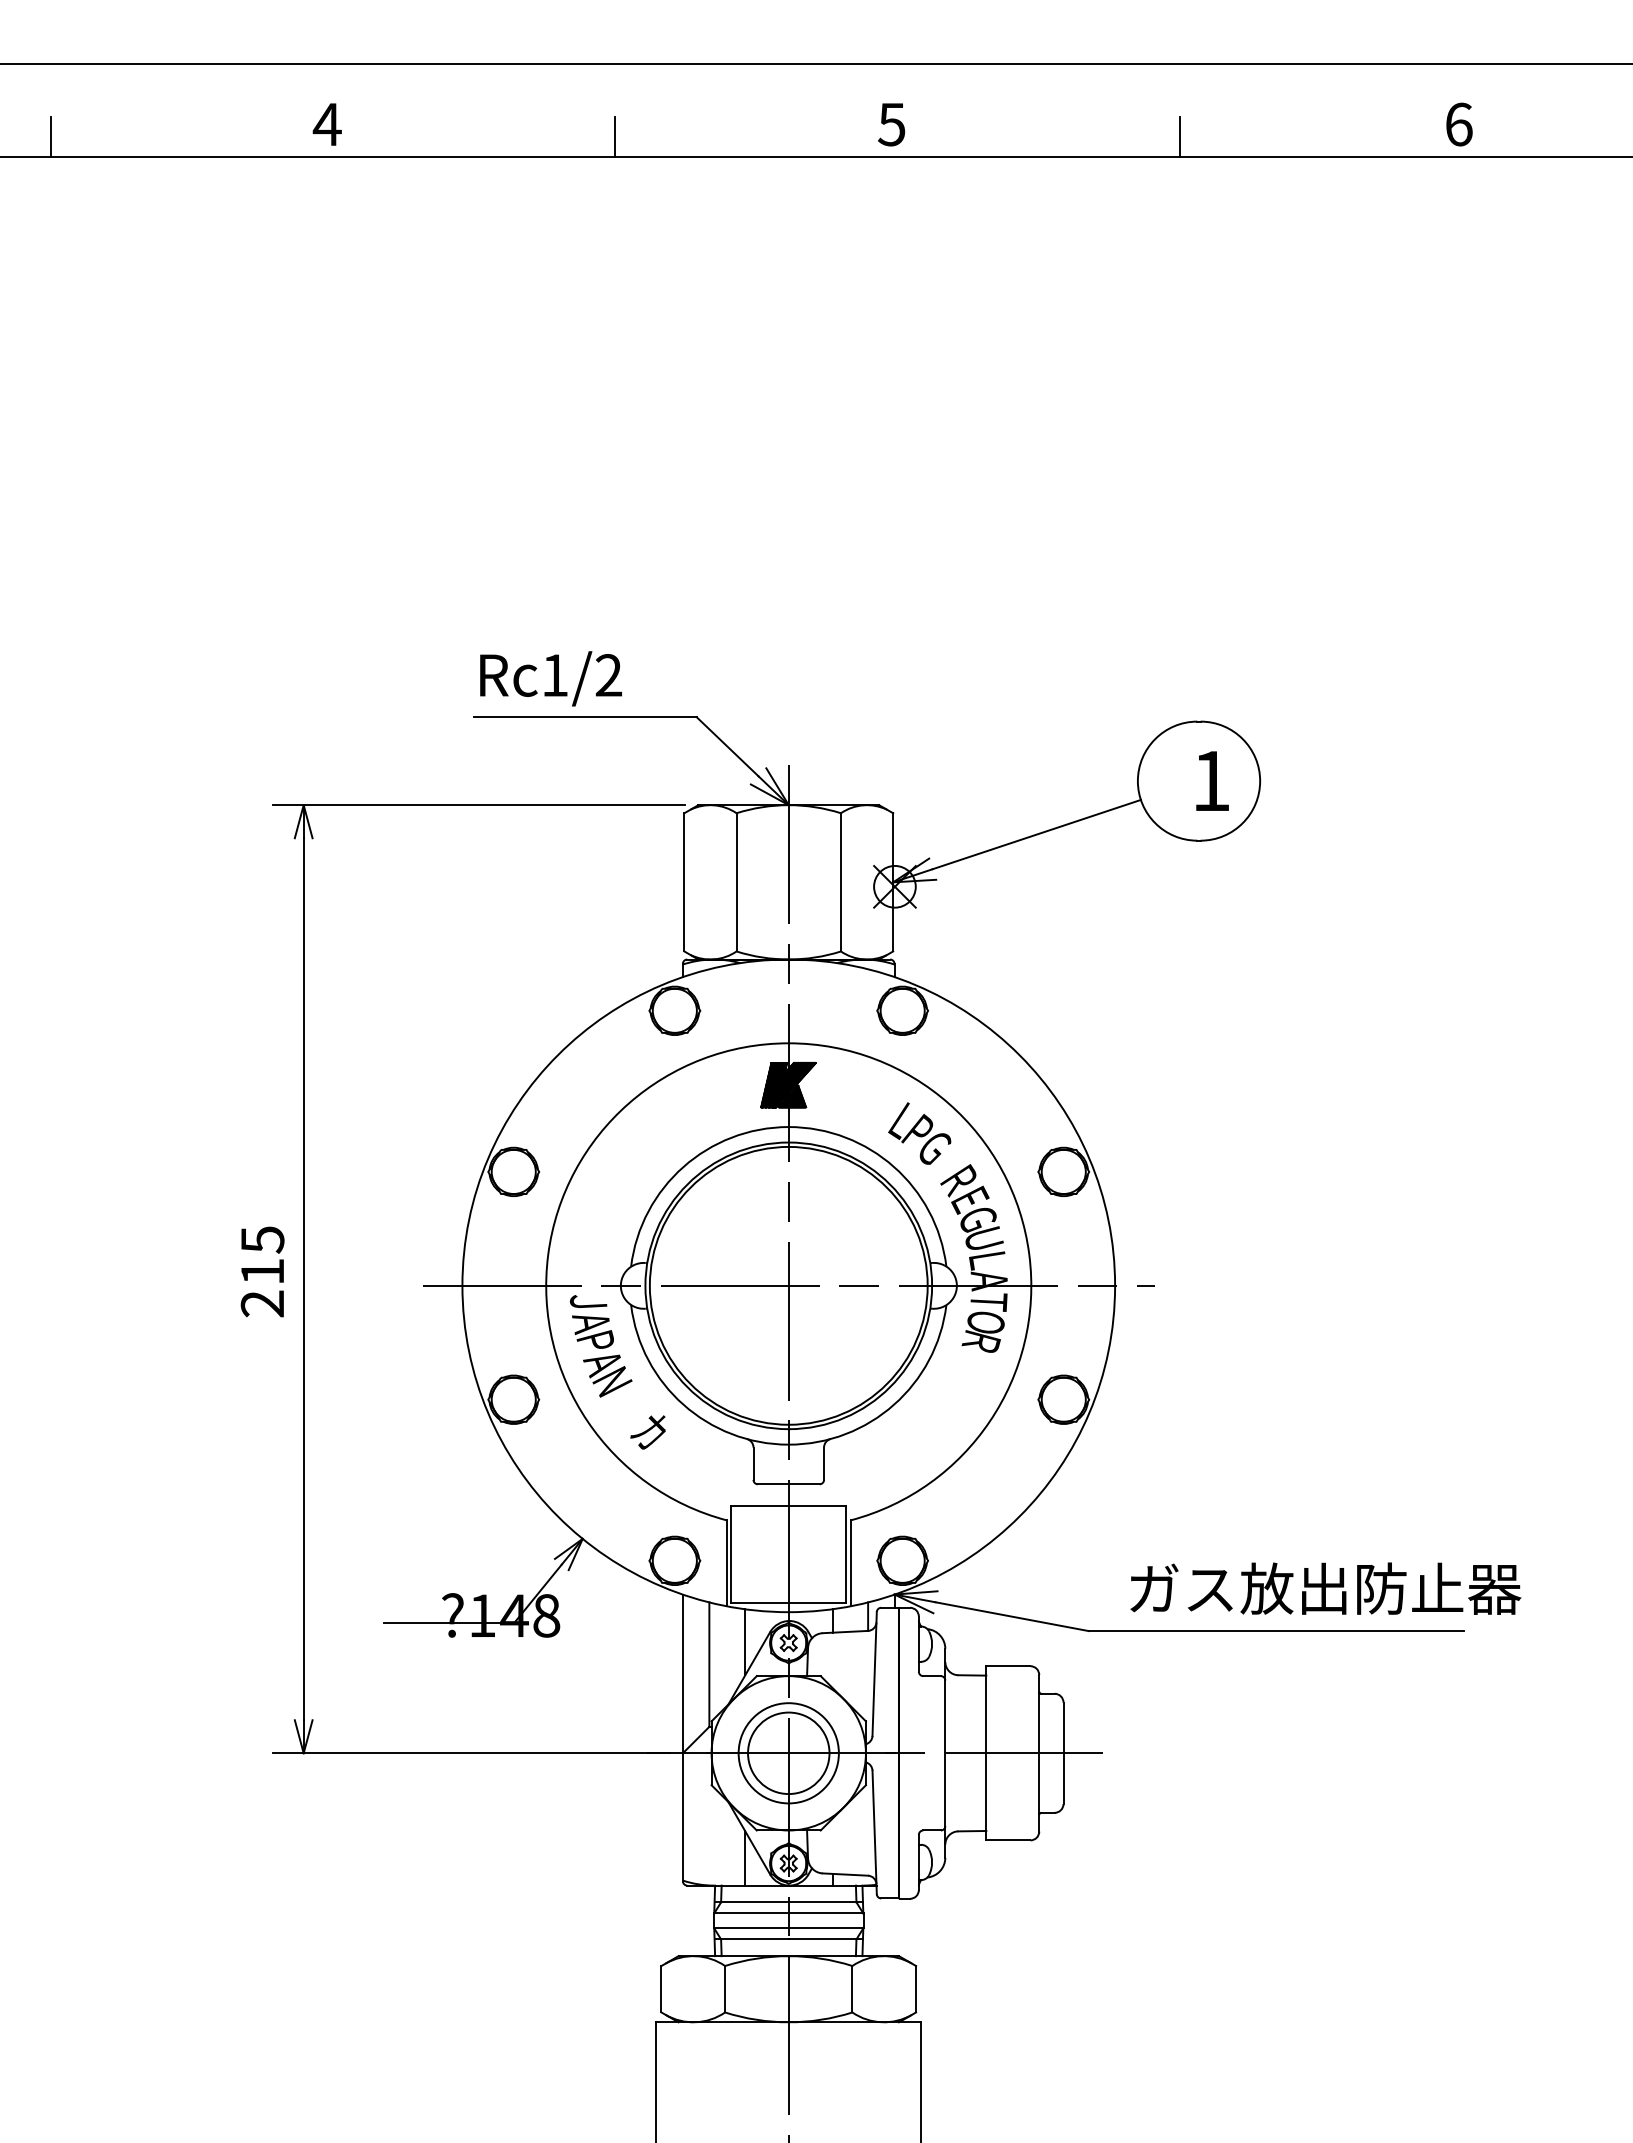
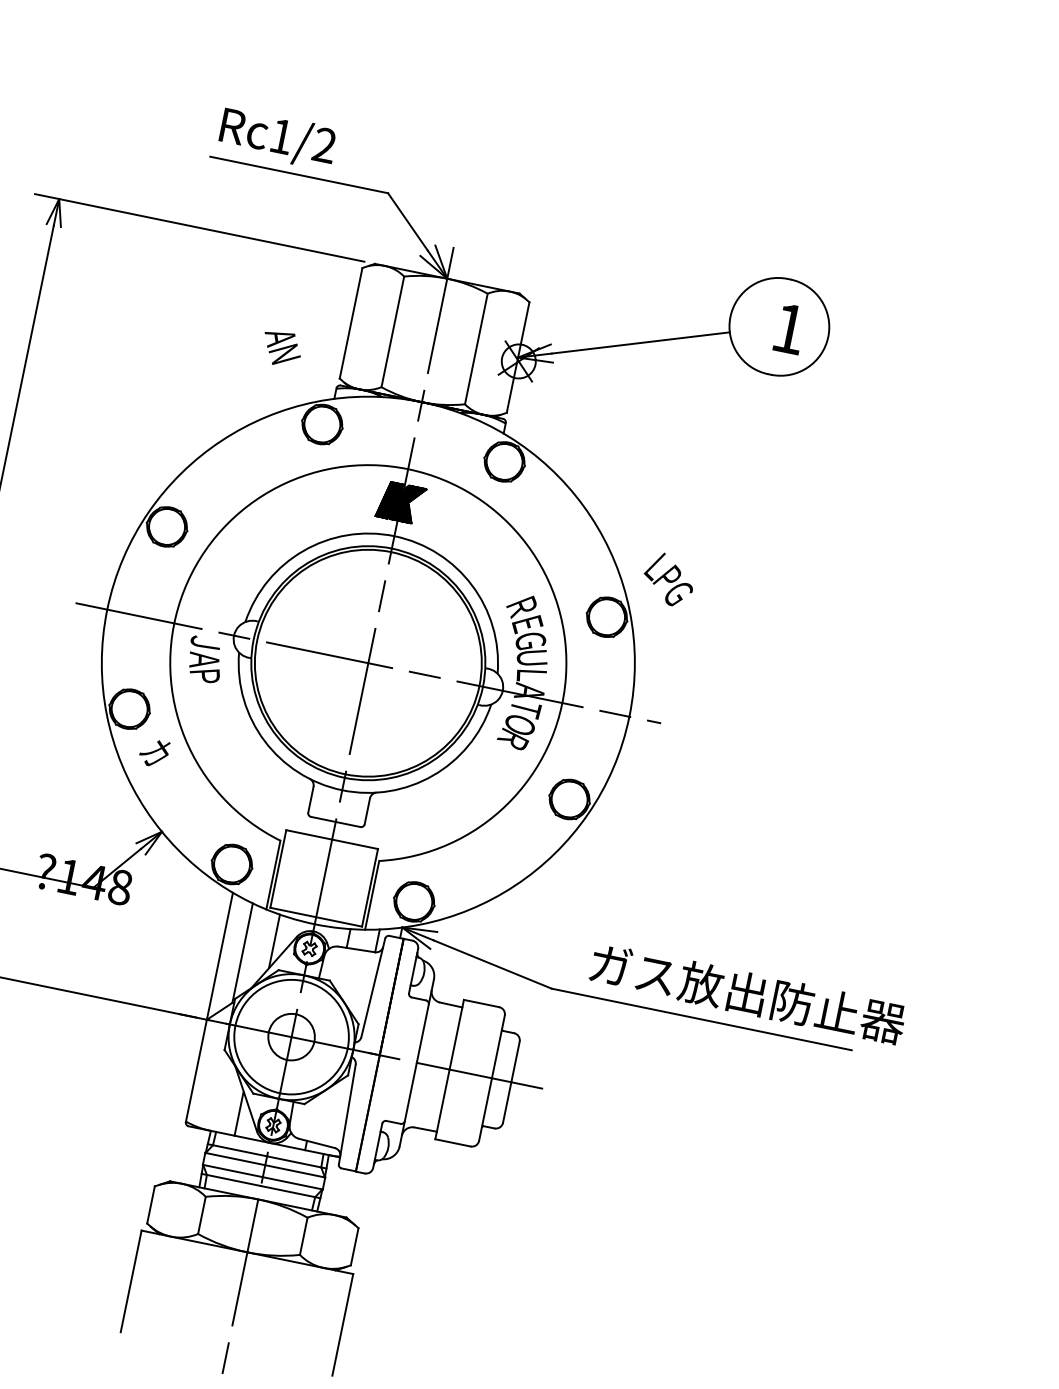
text: (919, 1133) -> (668, 579), moved
text: (607, 1375) -> (281, 348), moved
text: (647, 1432) -> (153, 753), moved
circle: (788, 1753) -> (291, 1037), size x0.7
circle: (788, 1753) -> (291, 1037), size x1.4

